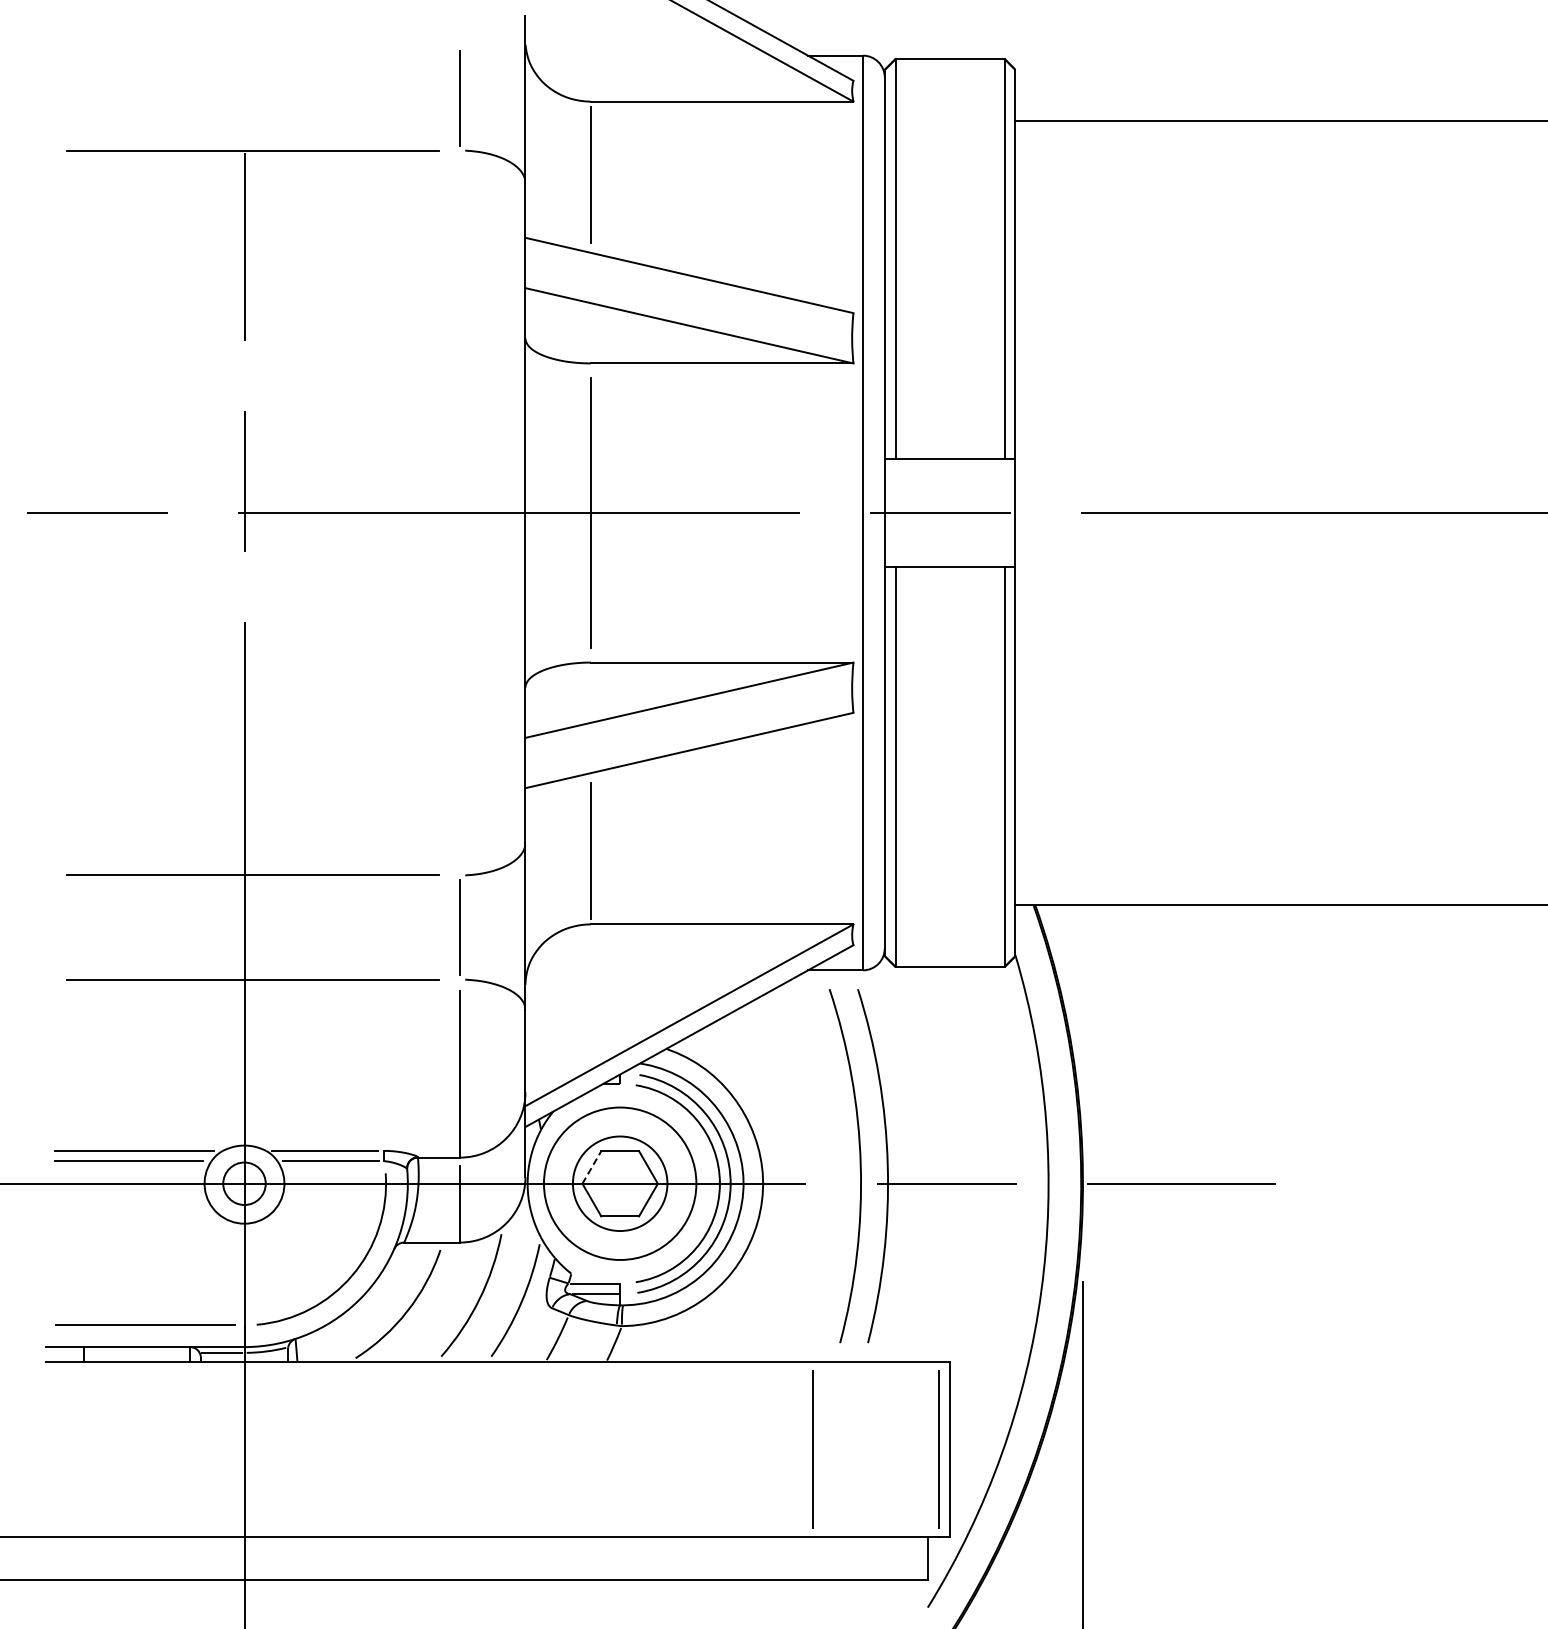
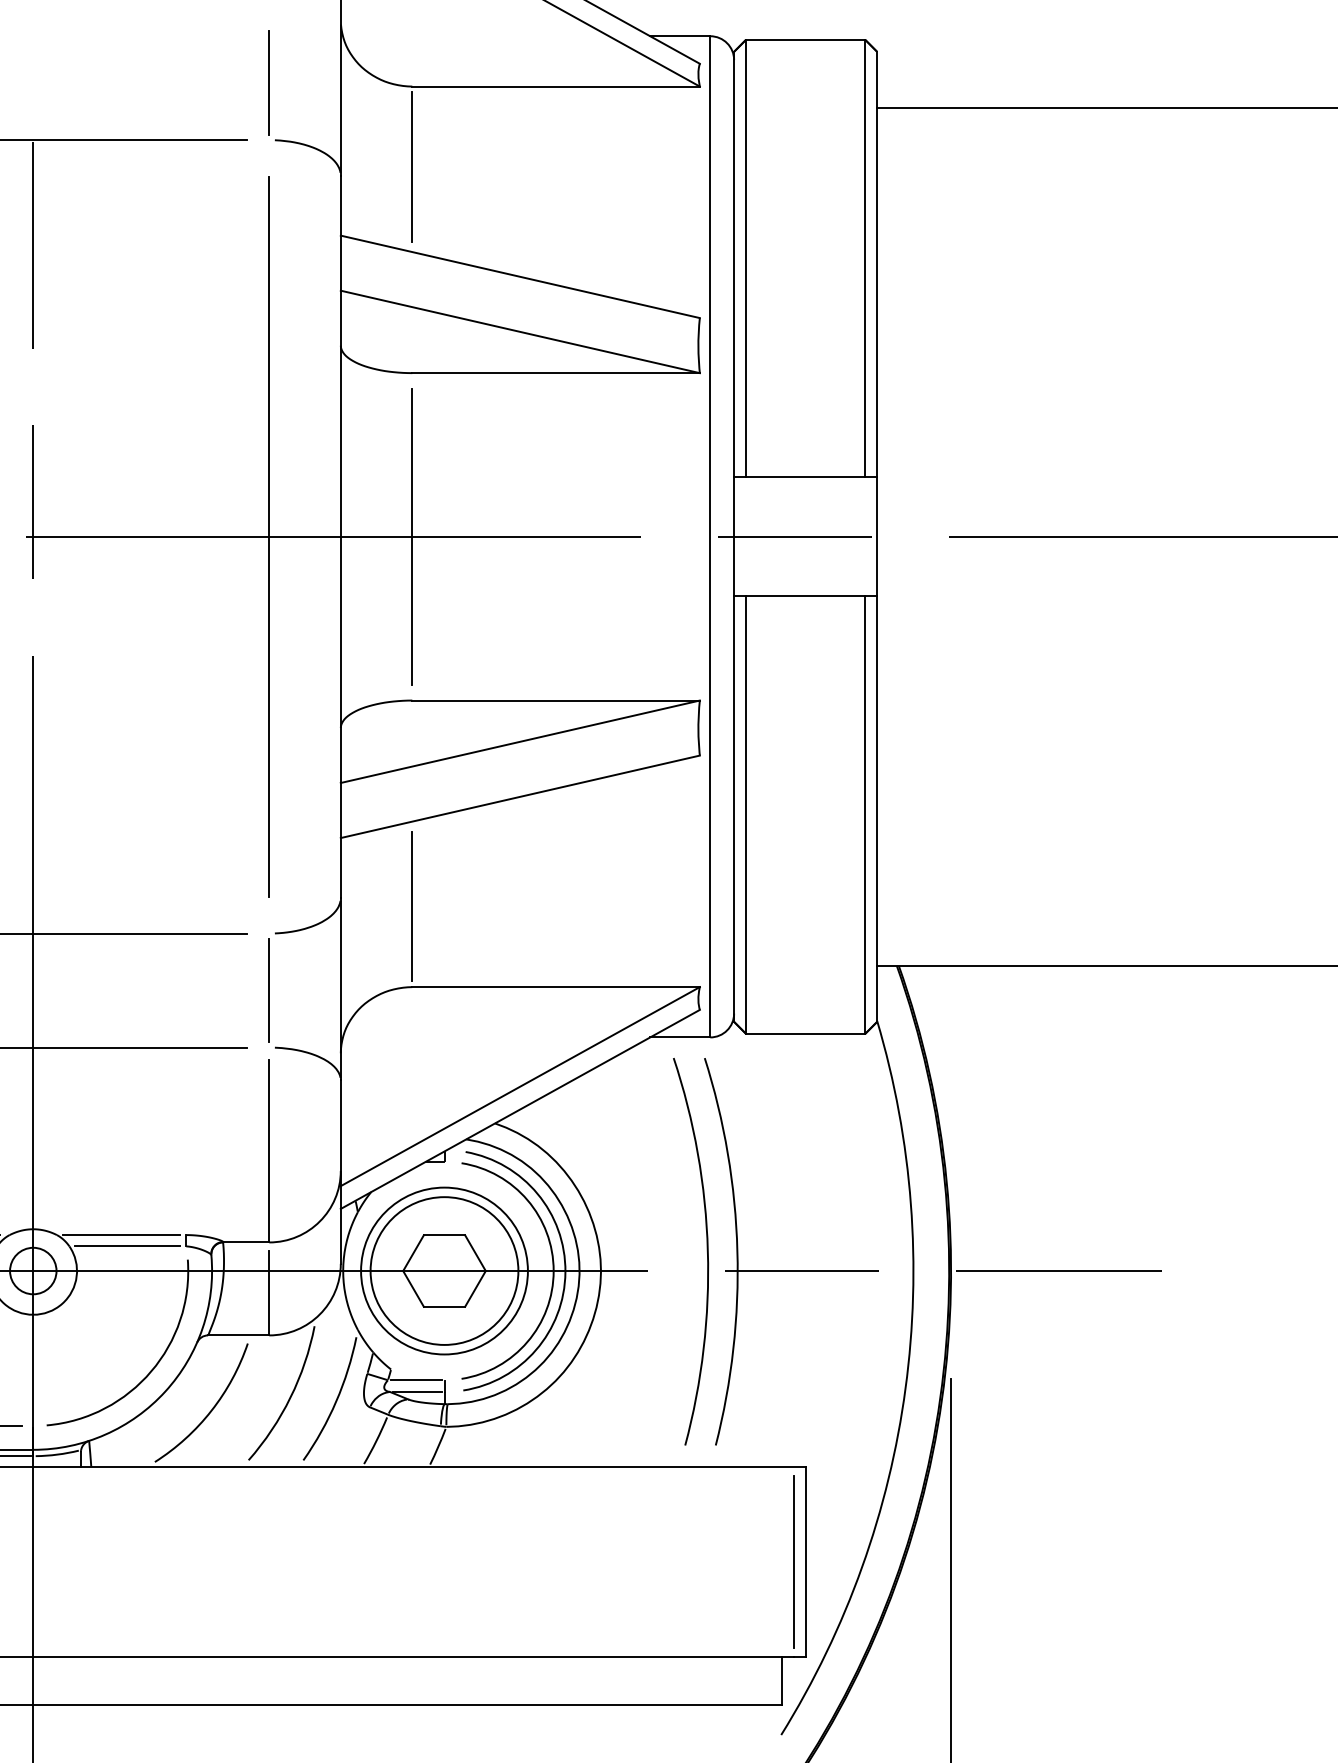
line: (460, 512) -> (269, 536), added
line: (591, 1167) -> (413, 1253), dashed -> solid
circle: (619, 1183) -> (443, 1270), size x1.43
line: (812, 1449) -> (655, 1561), removed

